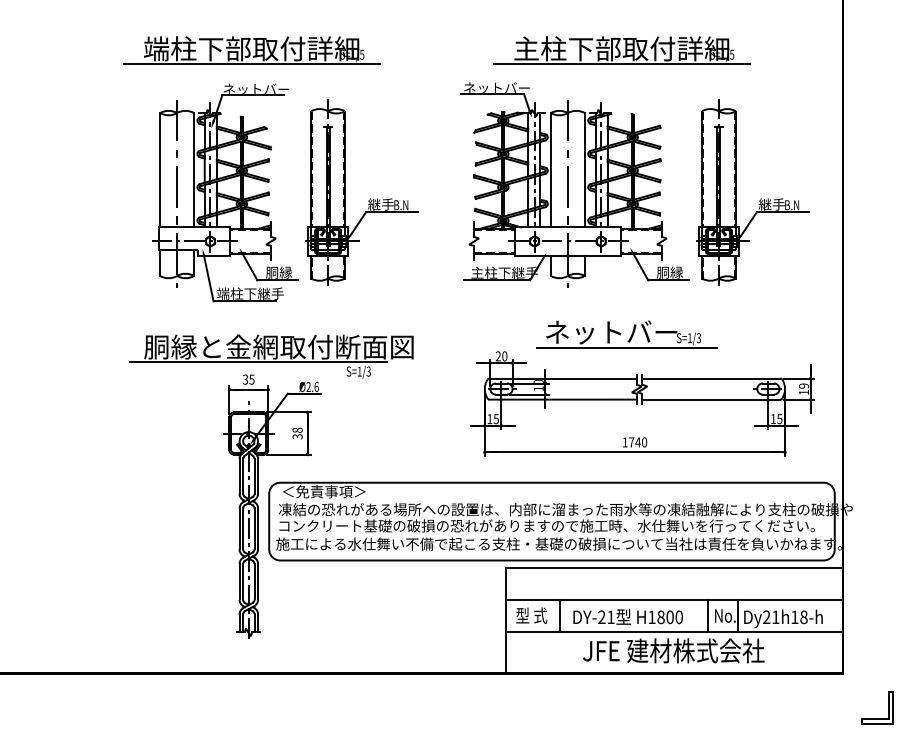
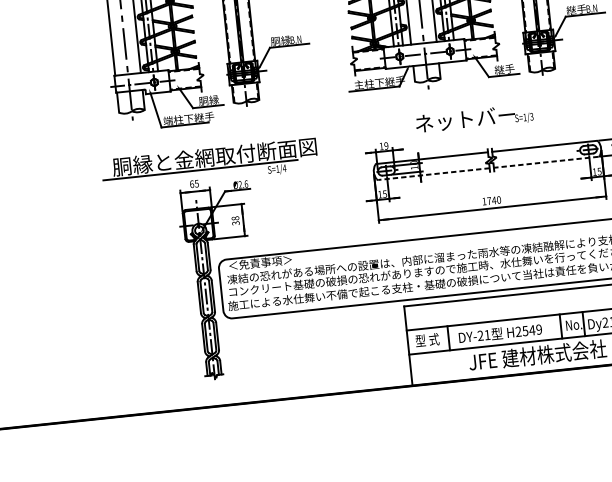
text: (380, 204) -> (280, 40), 継手 -> 胴縁
text: (669, 272) -> (504, 69), 胴縁 -> 継手
line: (626, 347) -> (477, 129), removed
text: (501, 356) -> (383, 146), 20 -> 19
text: (368, 371) -> (284, 168), S=1/3 -> S=1/4
text: (245, 379) -> (191, 184), 35 -> 65
line: (563, 399) -> (434, 173), solid -> dashed
line: (710, 399) -> (545, 162), solid -> dashed
text: (665, 617) -> (528, 330), H1800 -> H2549

